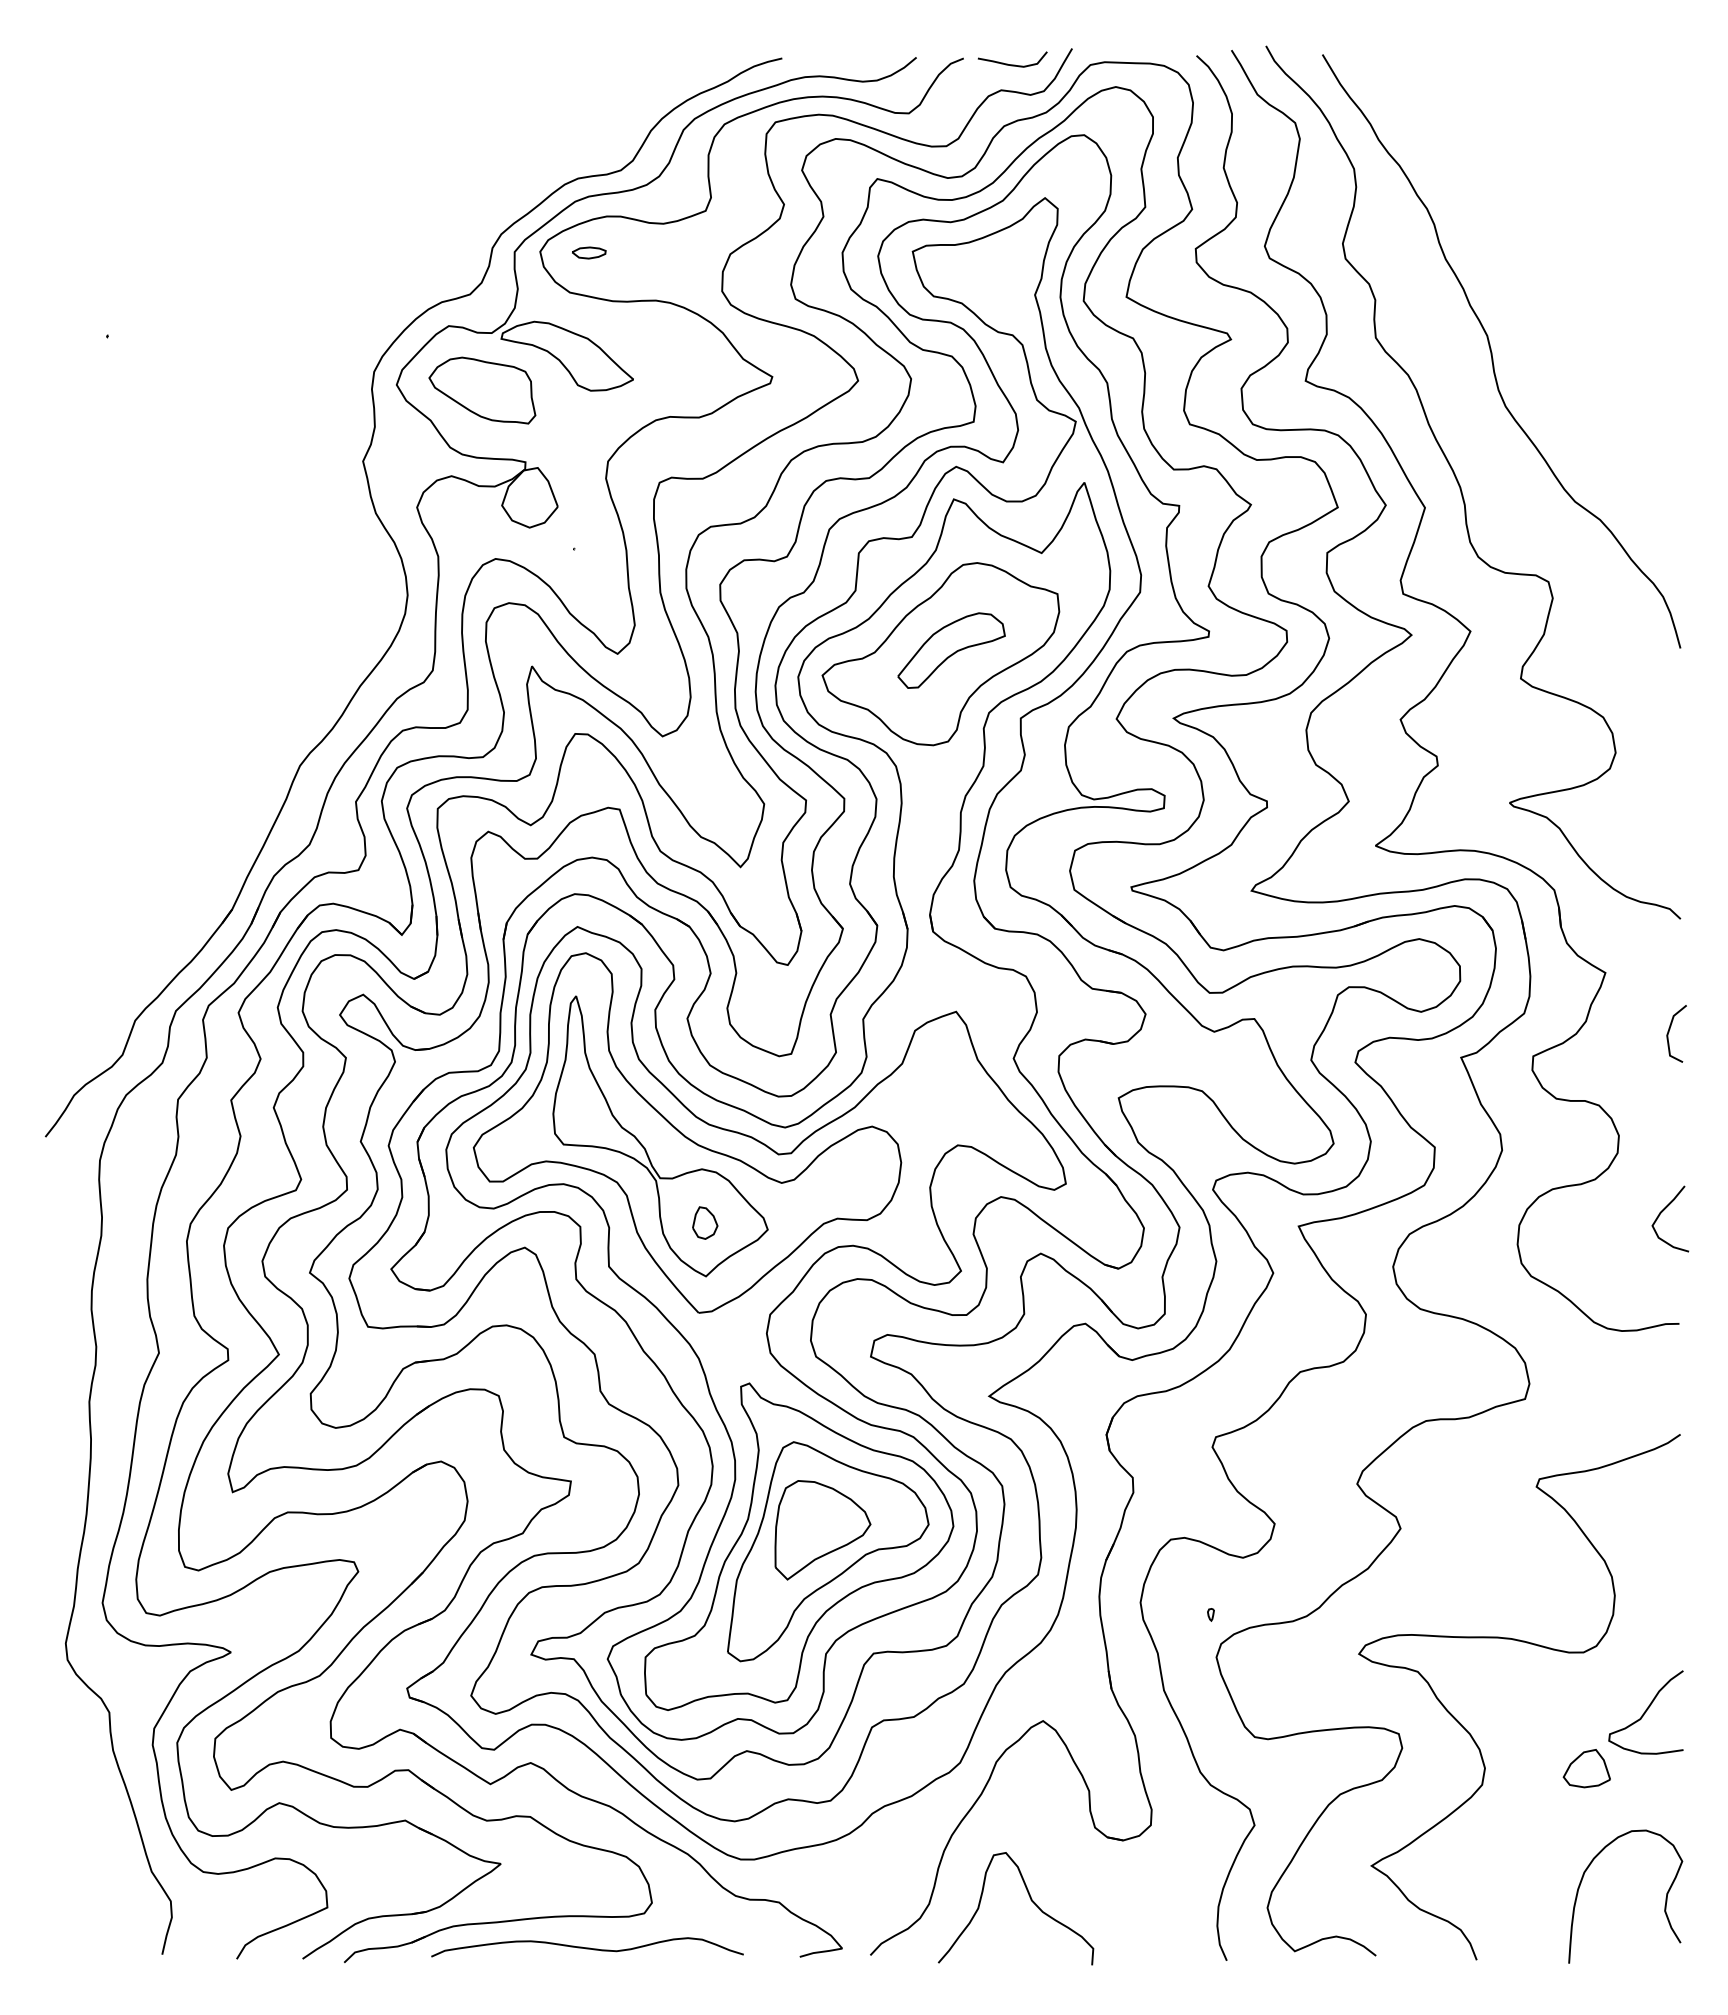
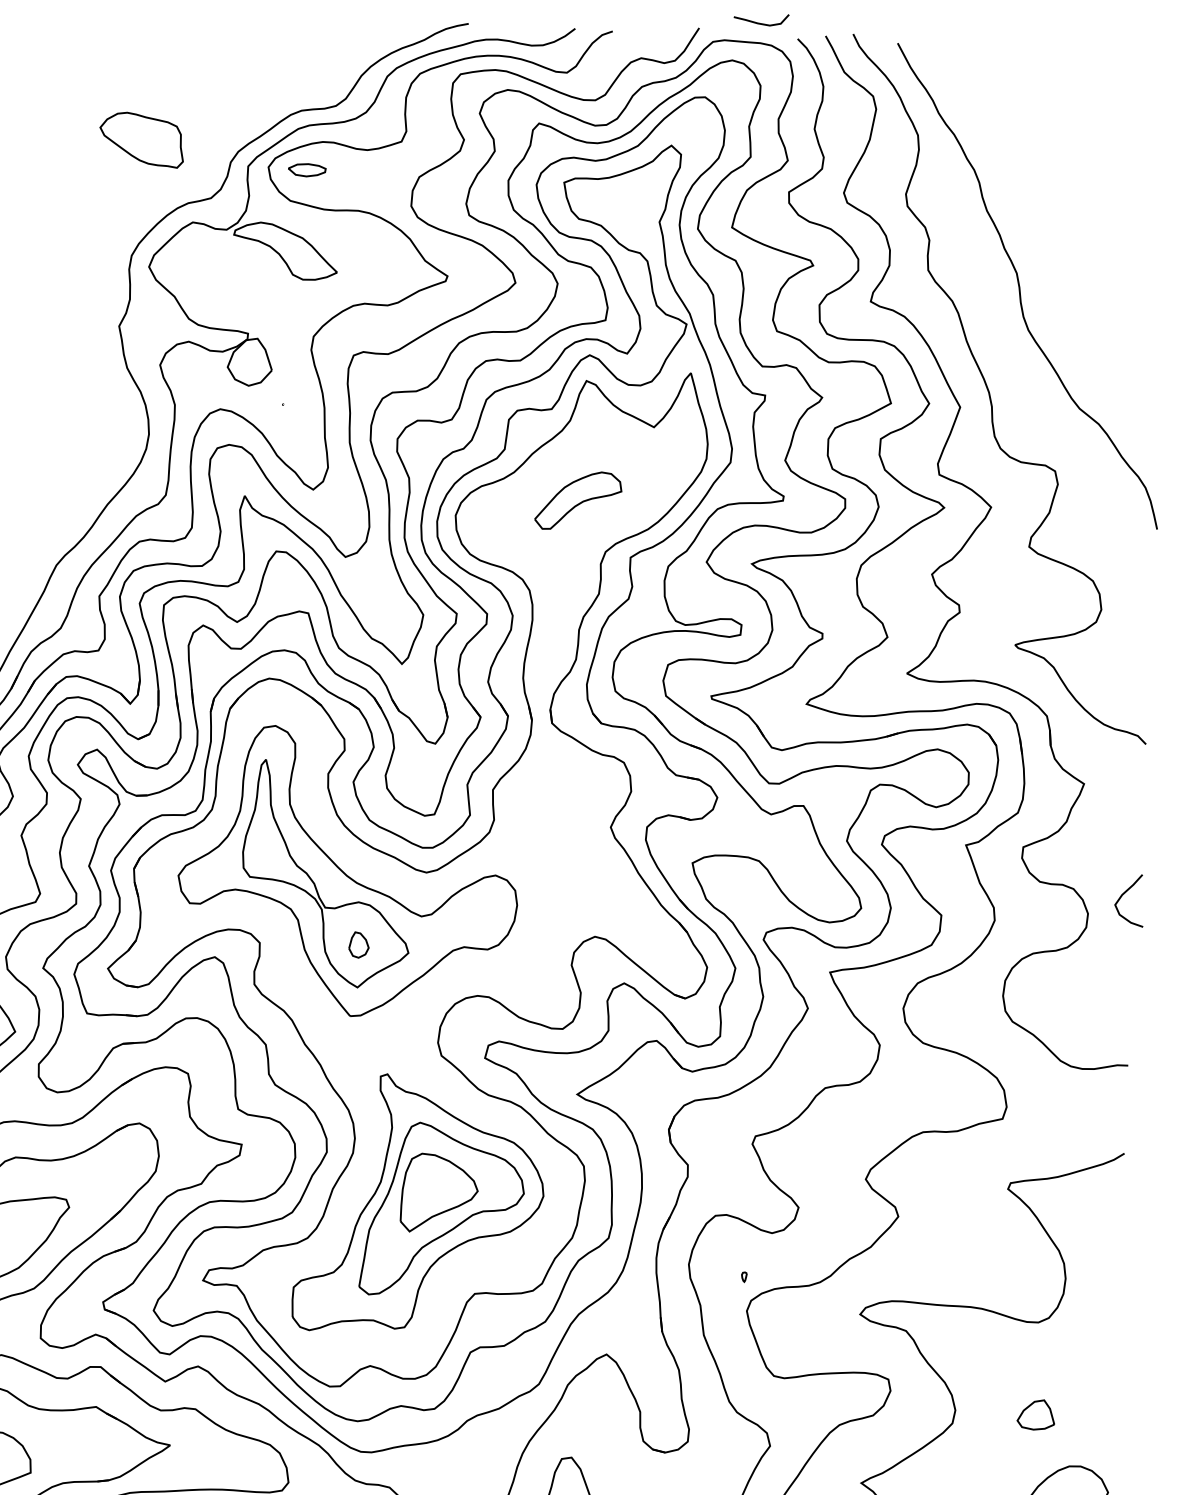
curve: (1012, 64) -> (761, 23), moved
part: (589, 252) -> (307, 169), size x1.4
part: (482, 390) -> (142, 139), moved
part: (940, 654) -> (569, 503), removed
line: (1669, 1032) -> (1132, 833), removed
curve: (1663, 1211) -> (1124, 894), moved
part: (755, 1333) -> (394, 1034), removed
curve: (1645, 1712) -> (1085, 1372), removed

